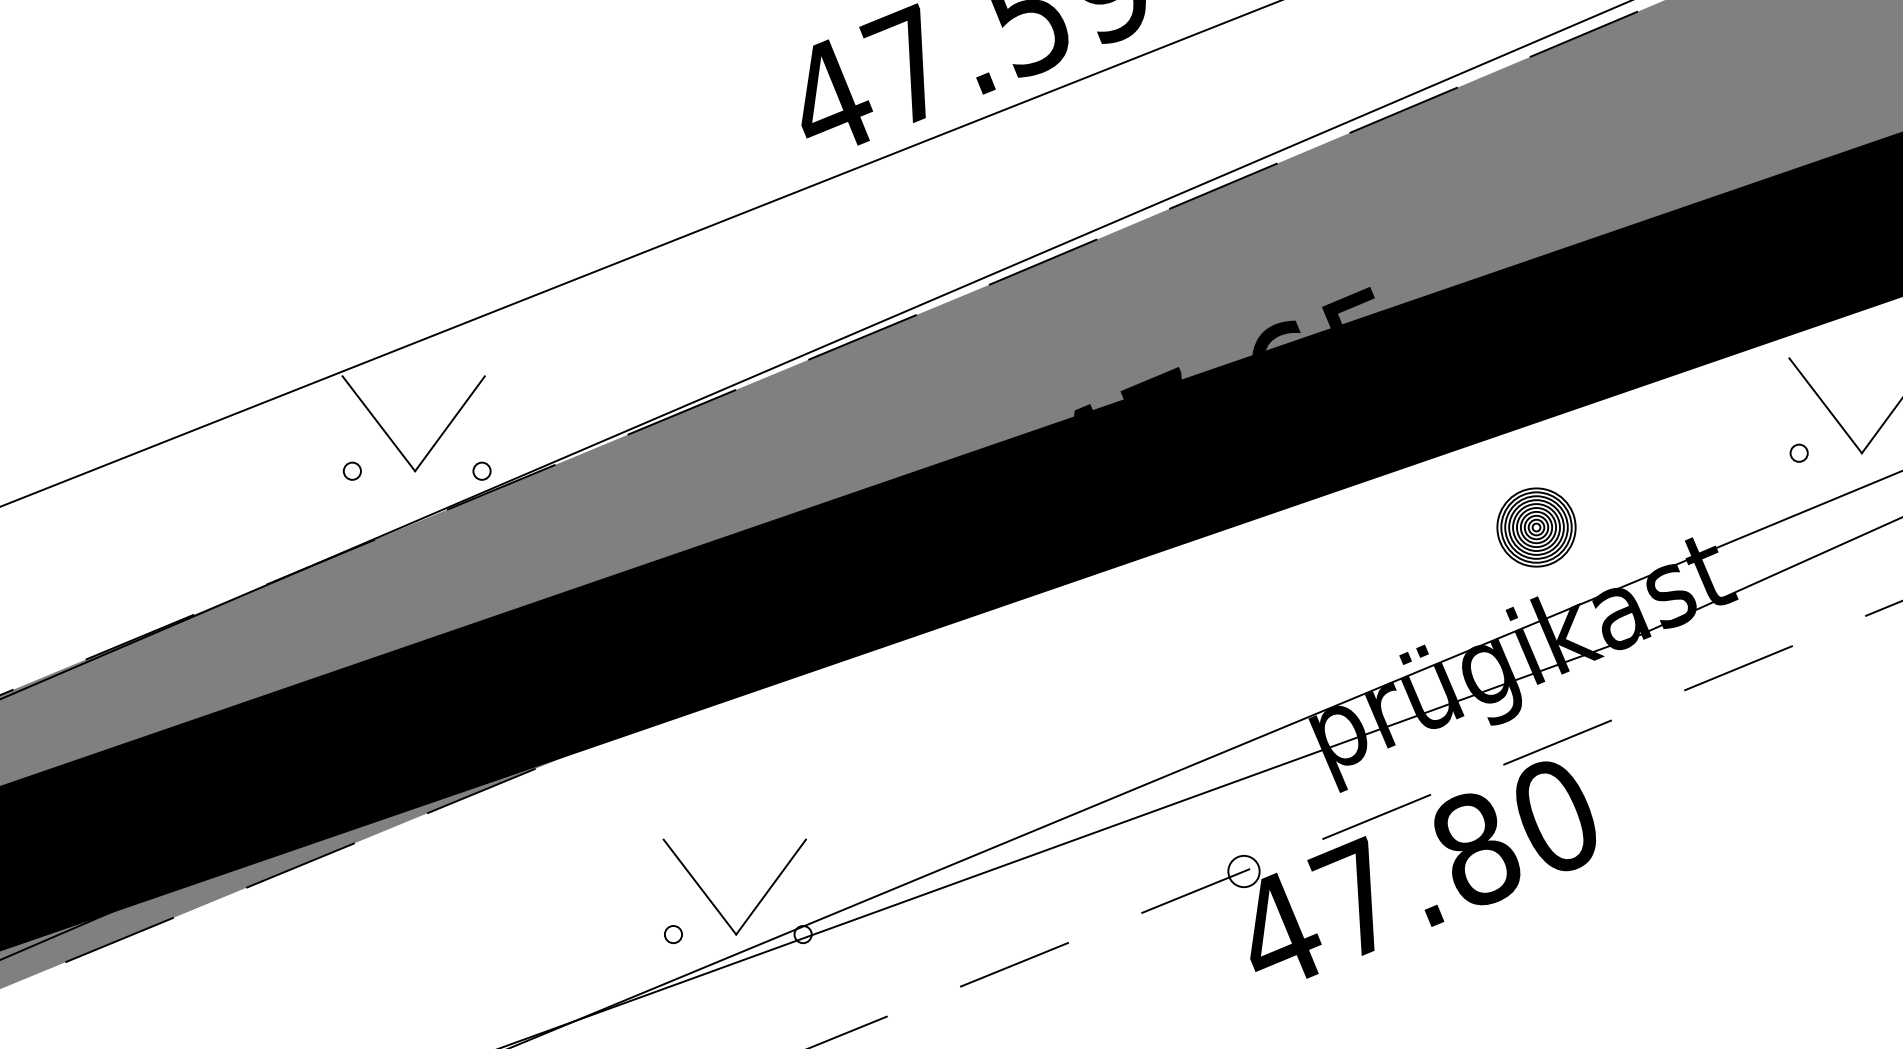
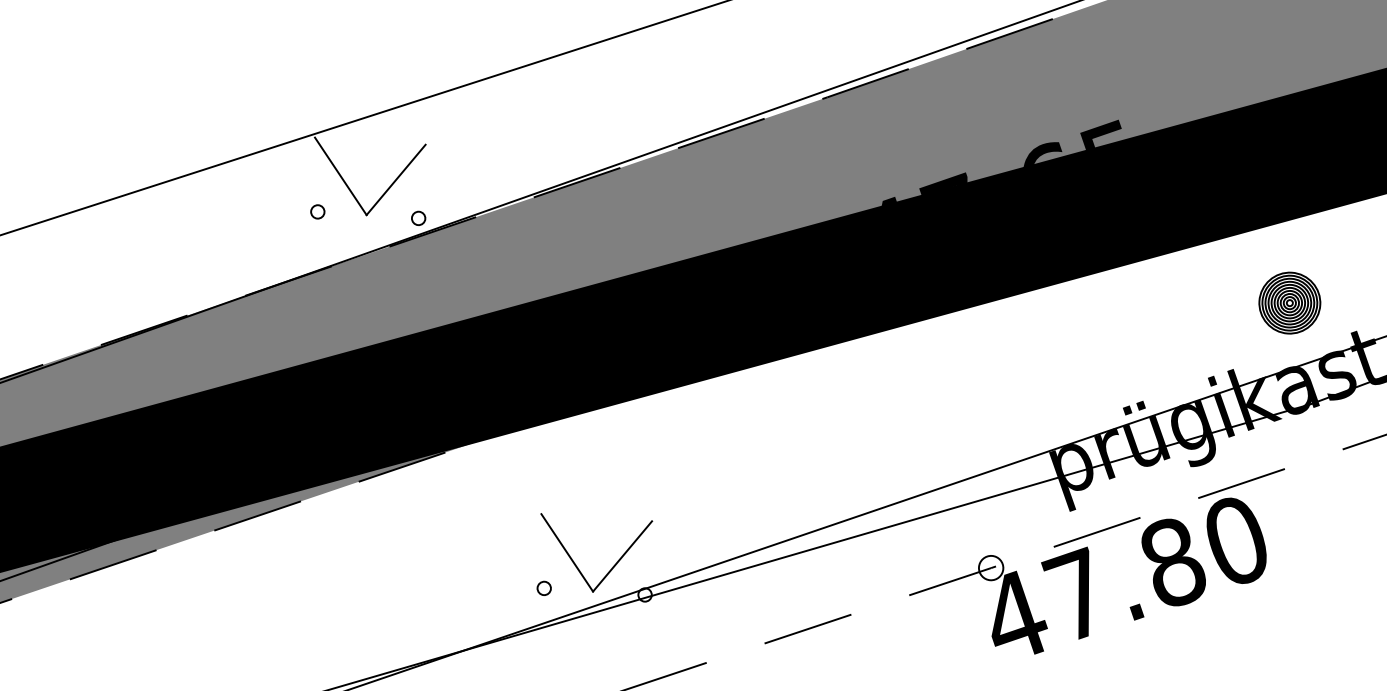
part: (1536, 527) -> (1289, 303), moved

